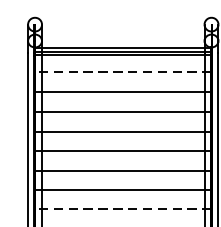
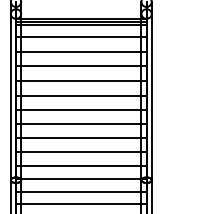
line: (122, 71) -> (80, 36), dashed -> solid
line: (122, 209) -> (80, 138), dashed -> solid

